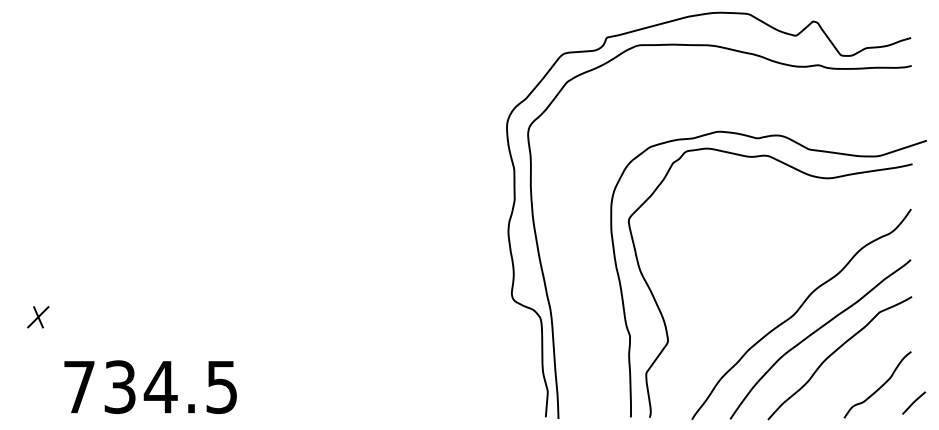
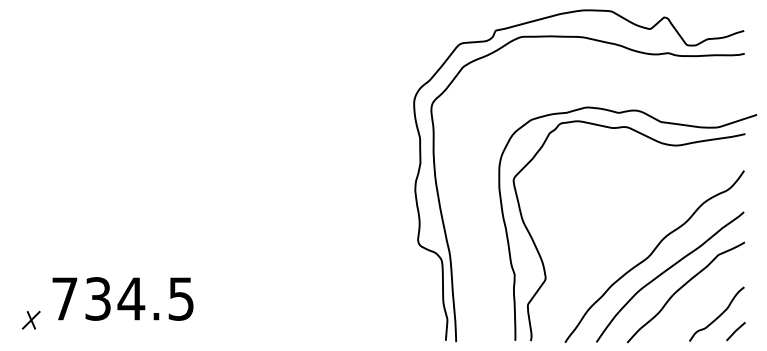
part: (38, 317) -> (31, 320), moved
text: (150, 386) -> (122, 298), moved
line: (913, 402) -> (735, 331), moved

